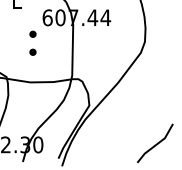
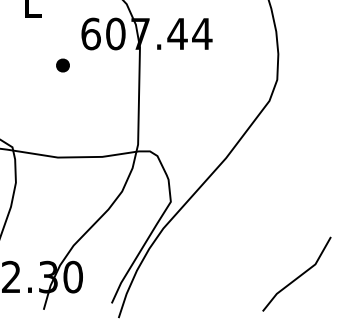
part: (32, 51) -> (62, 98), removed

